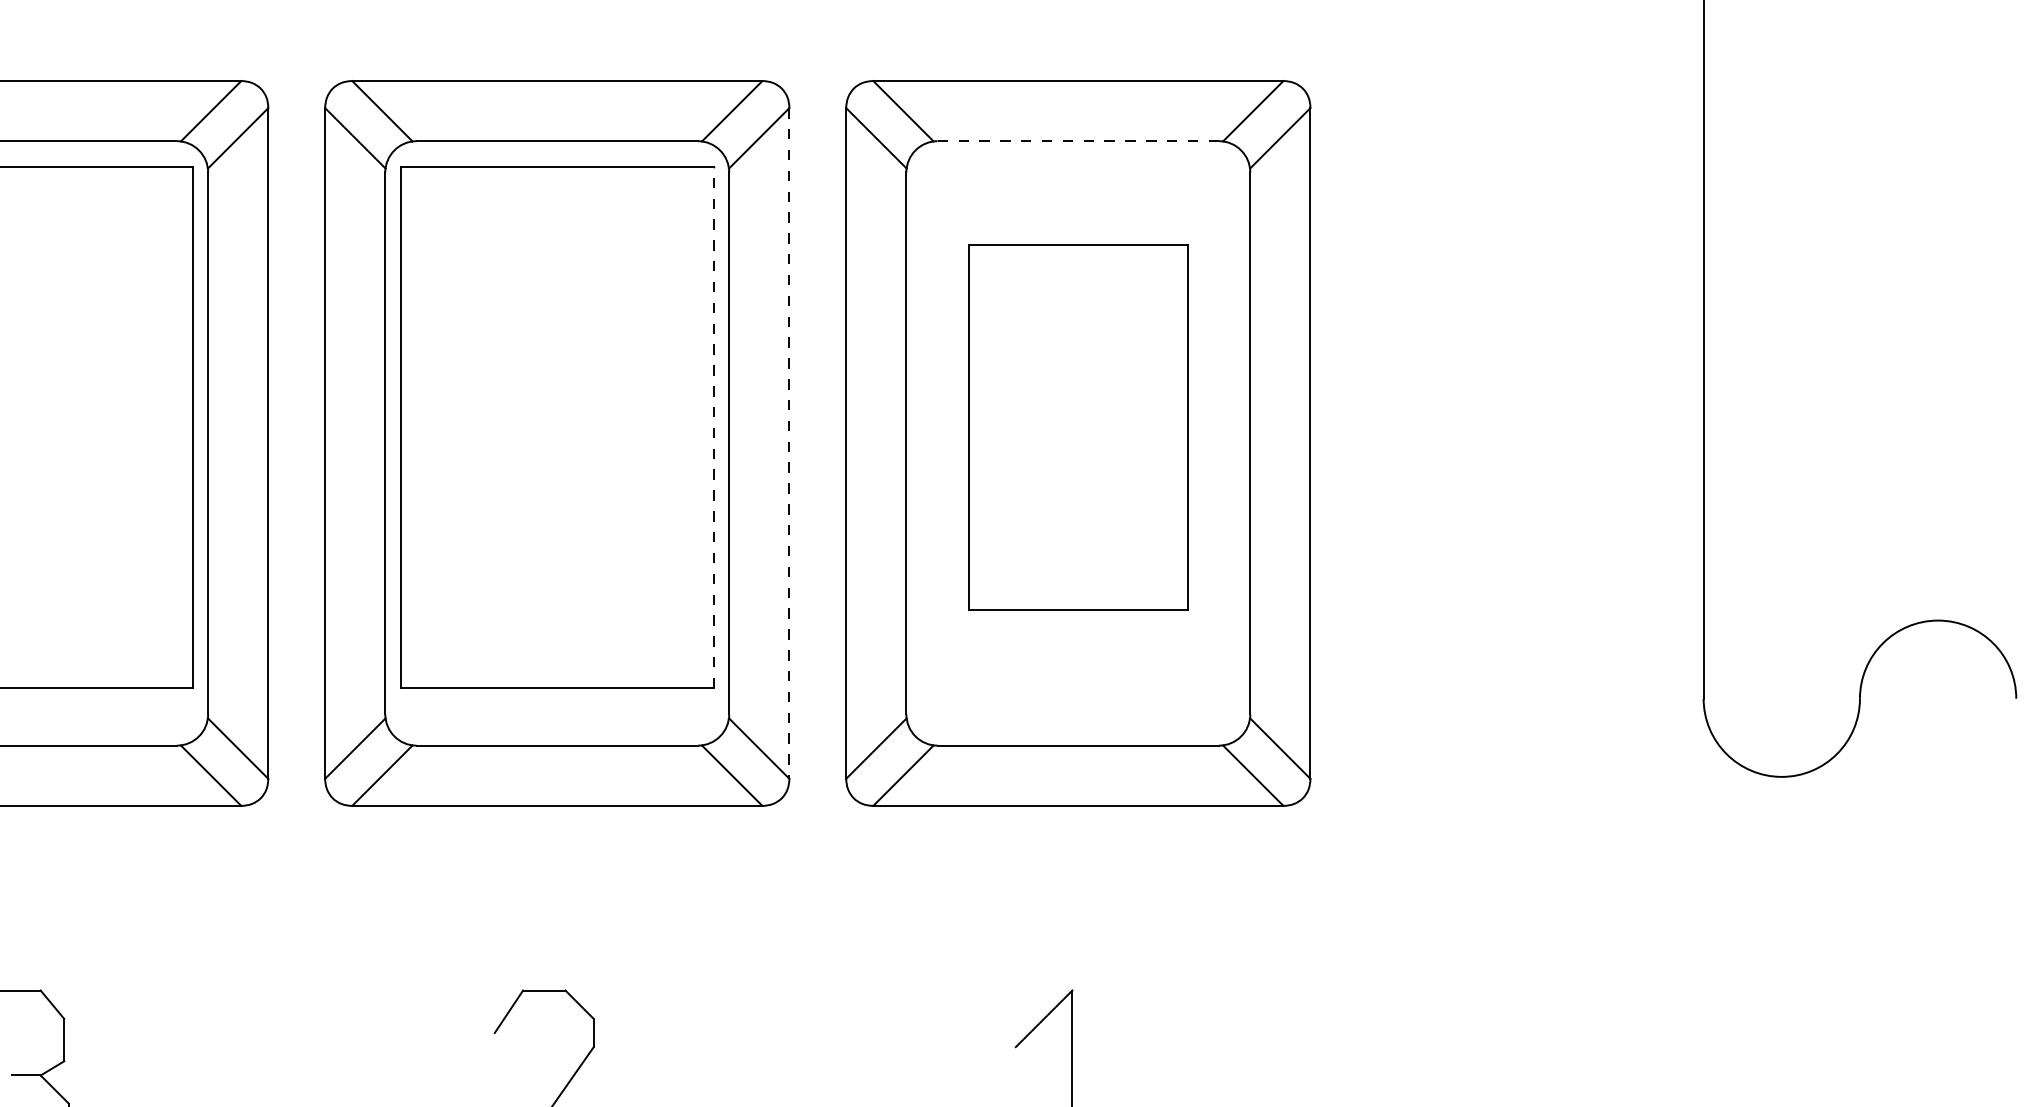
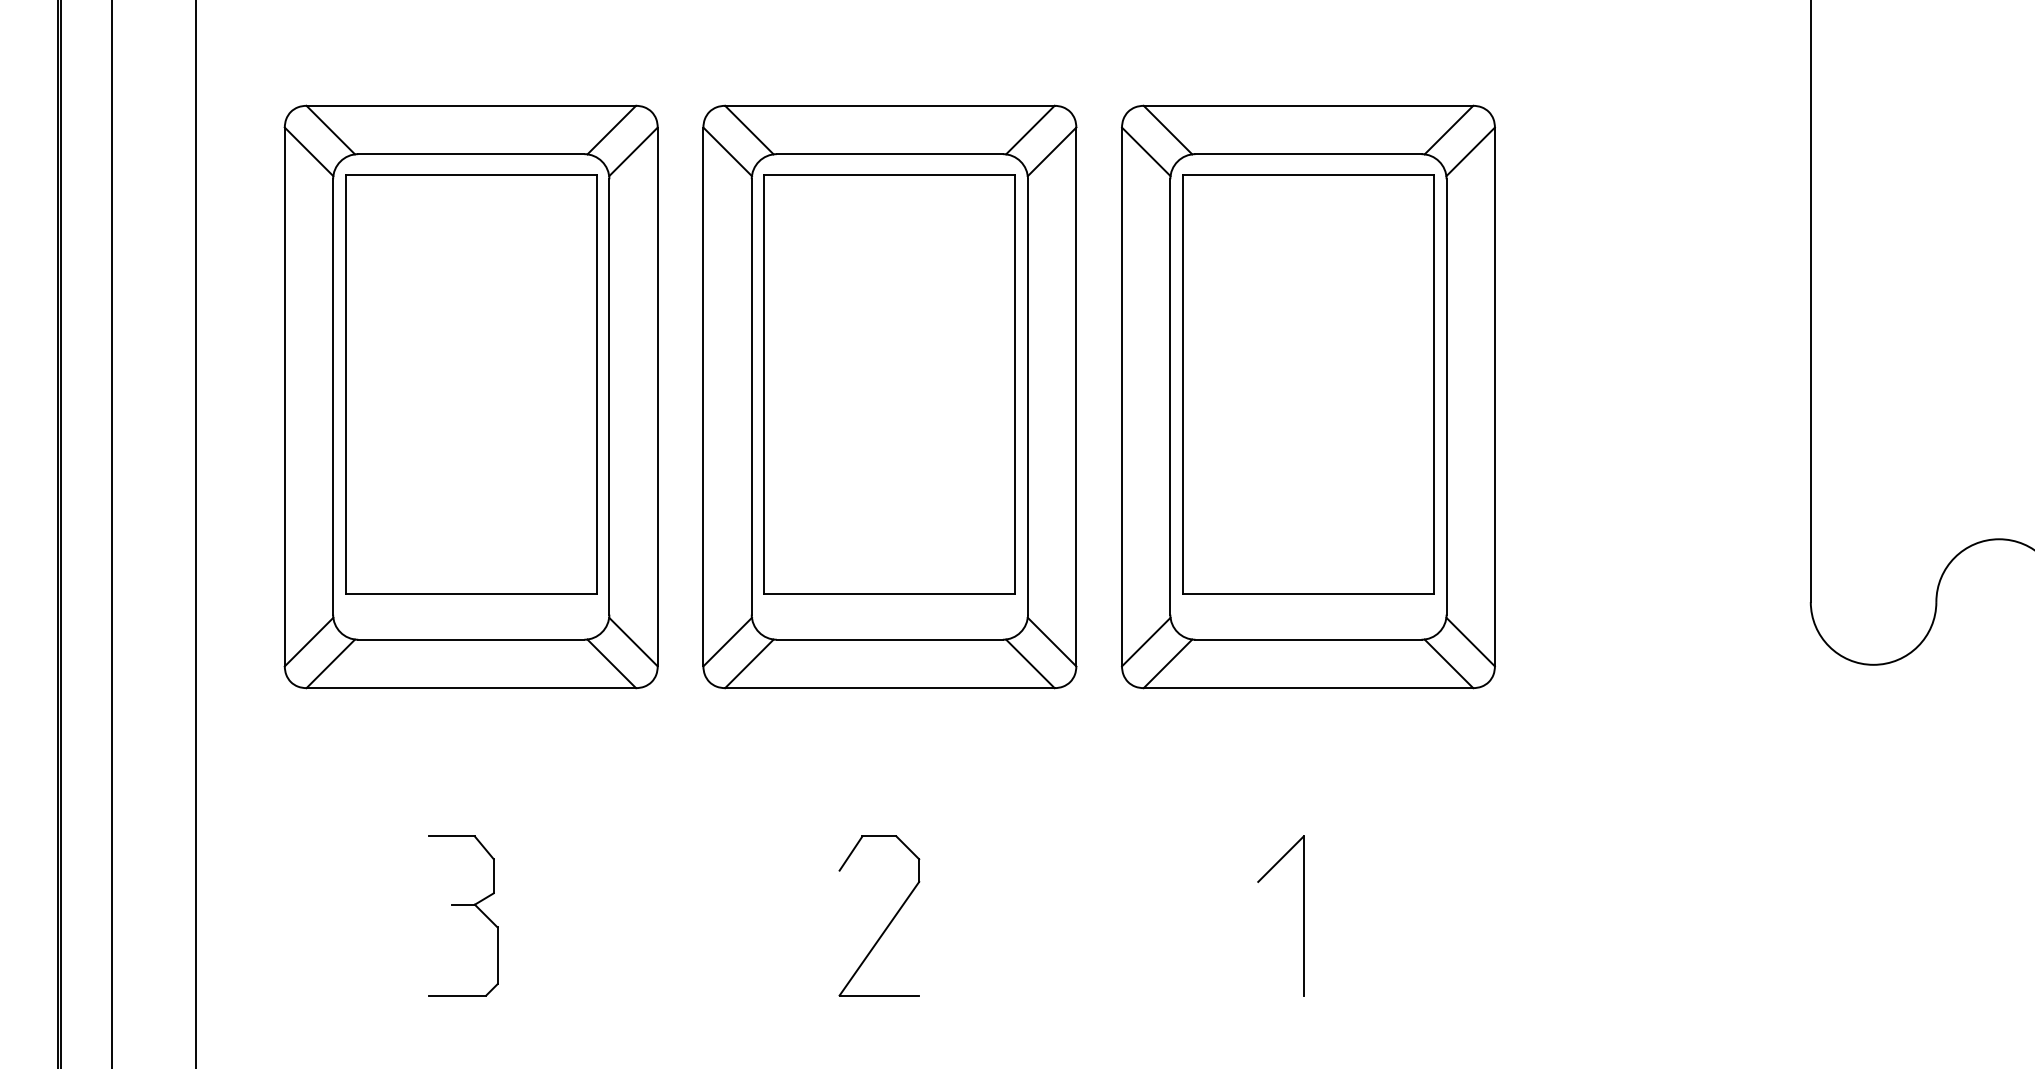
line: (1078, 141) -> (1308, 154), dashed -> solid
line: (713, 426) -> (1015, 383), dashed -> solid
part: (1078, 427) -> (1308, 384), size x1.43
line: (789, 444) -> (1076, 397), dashed -> solid

